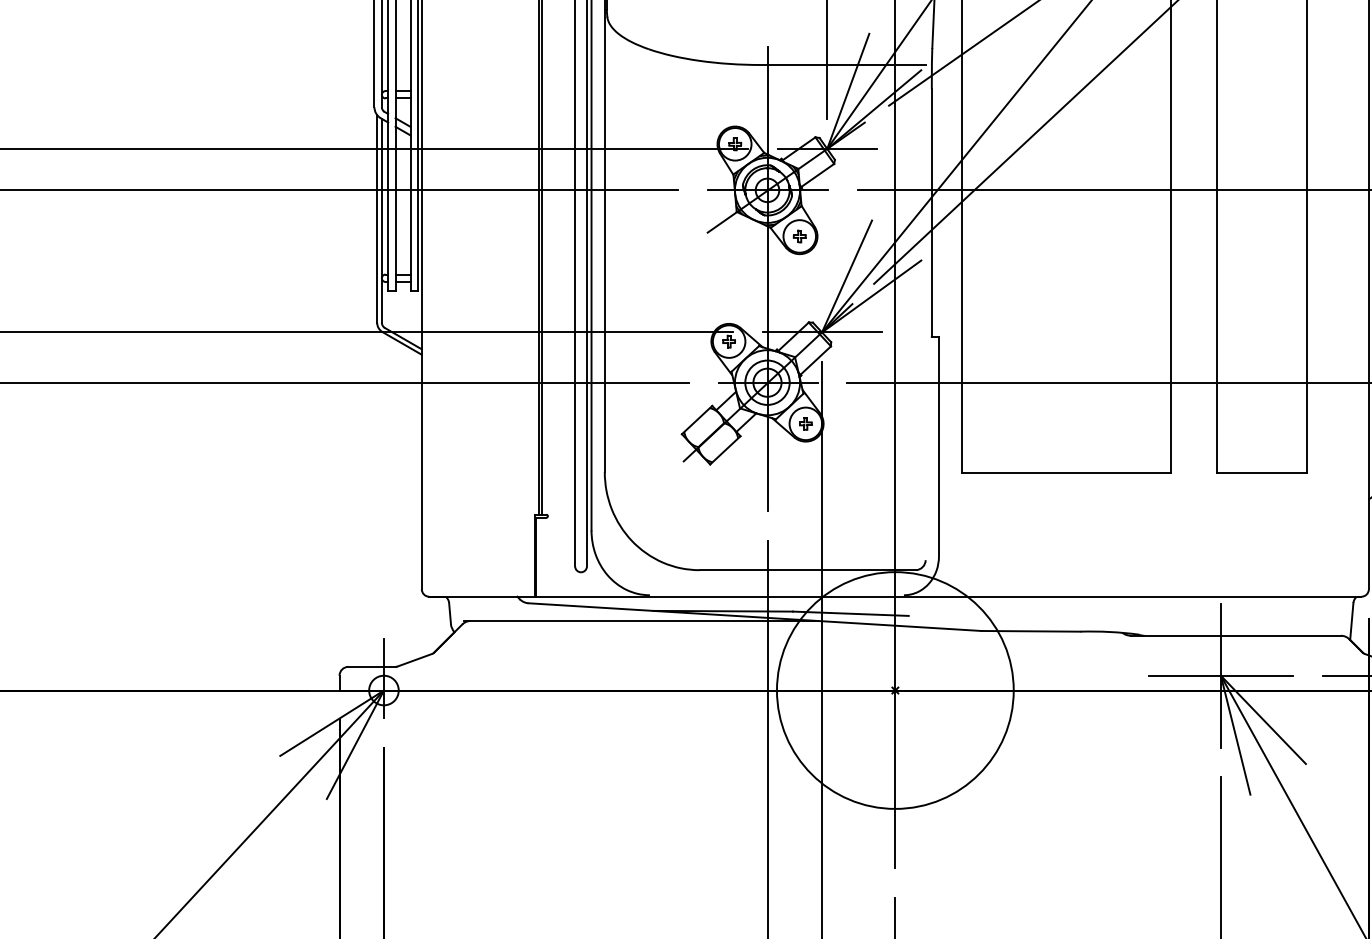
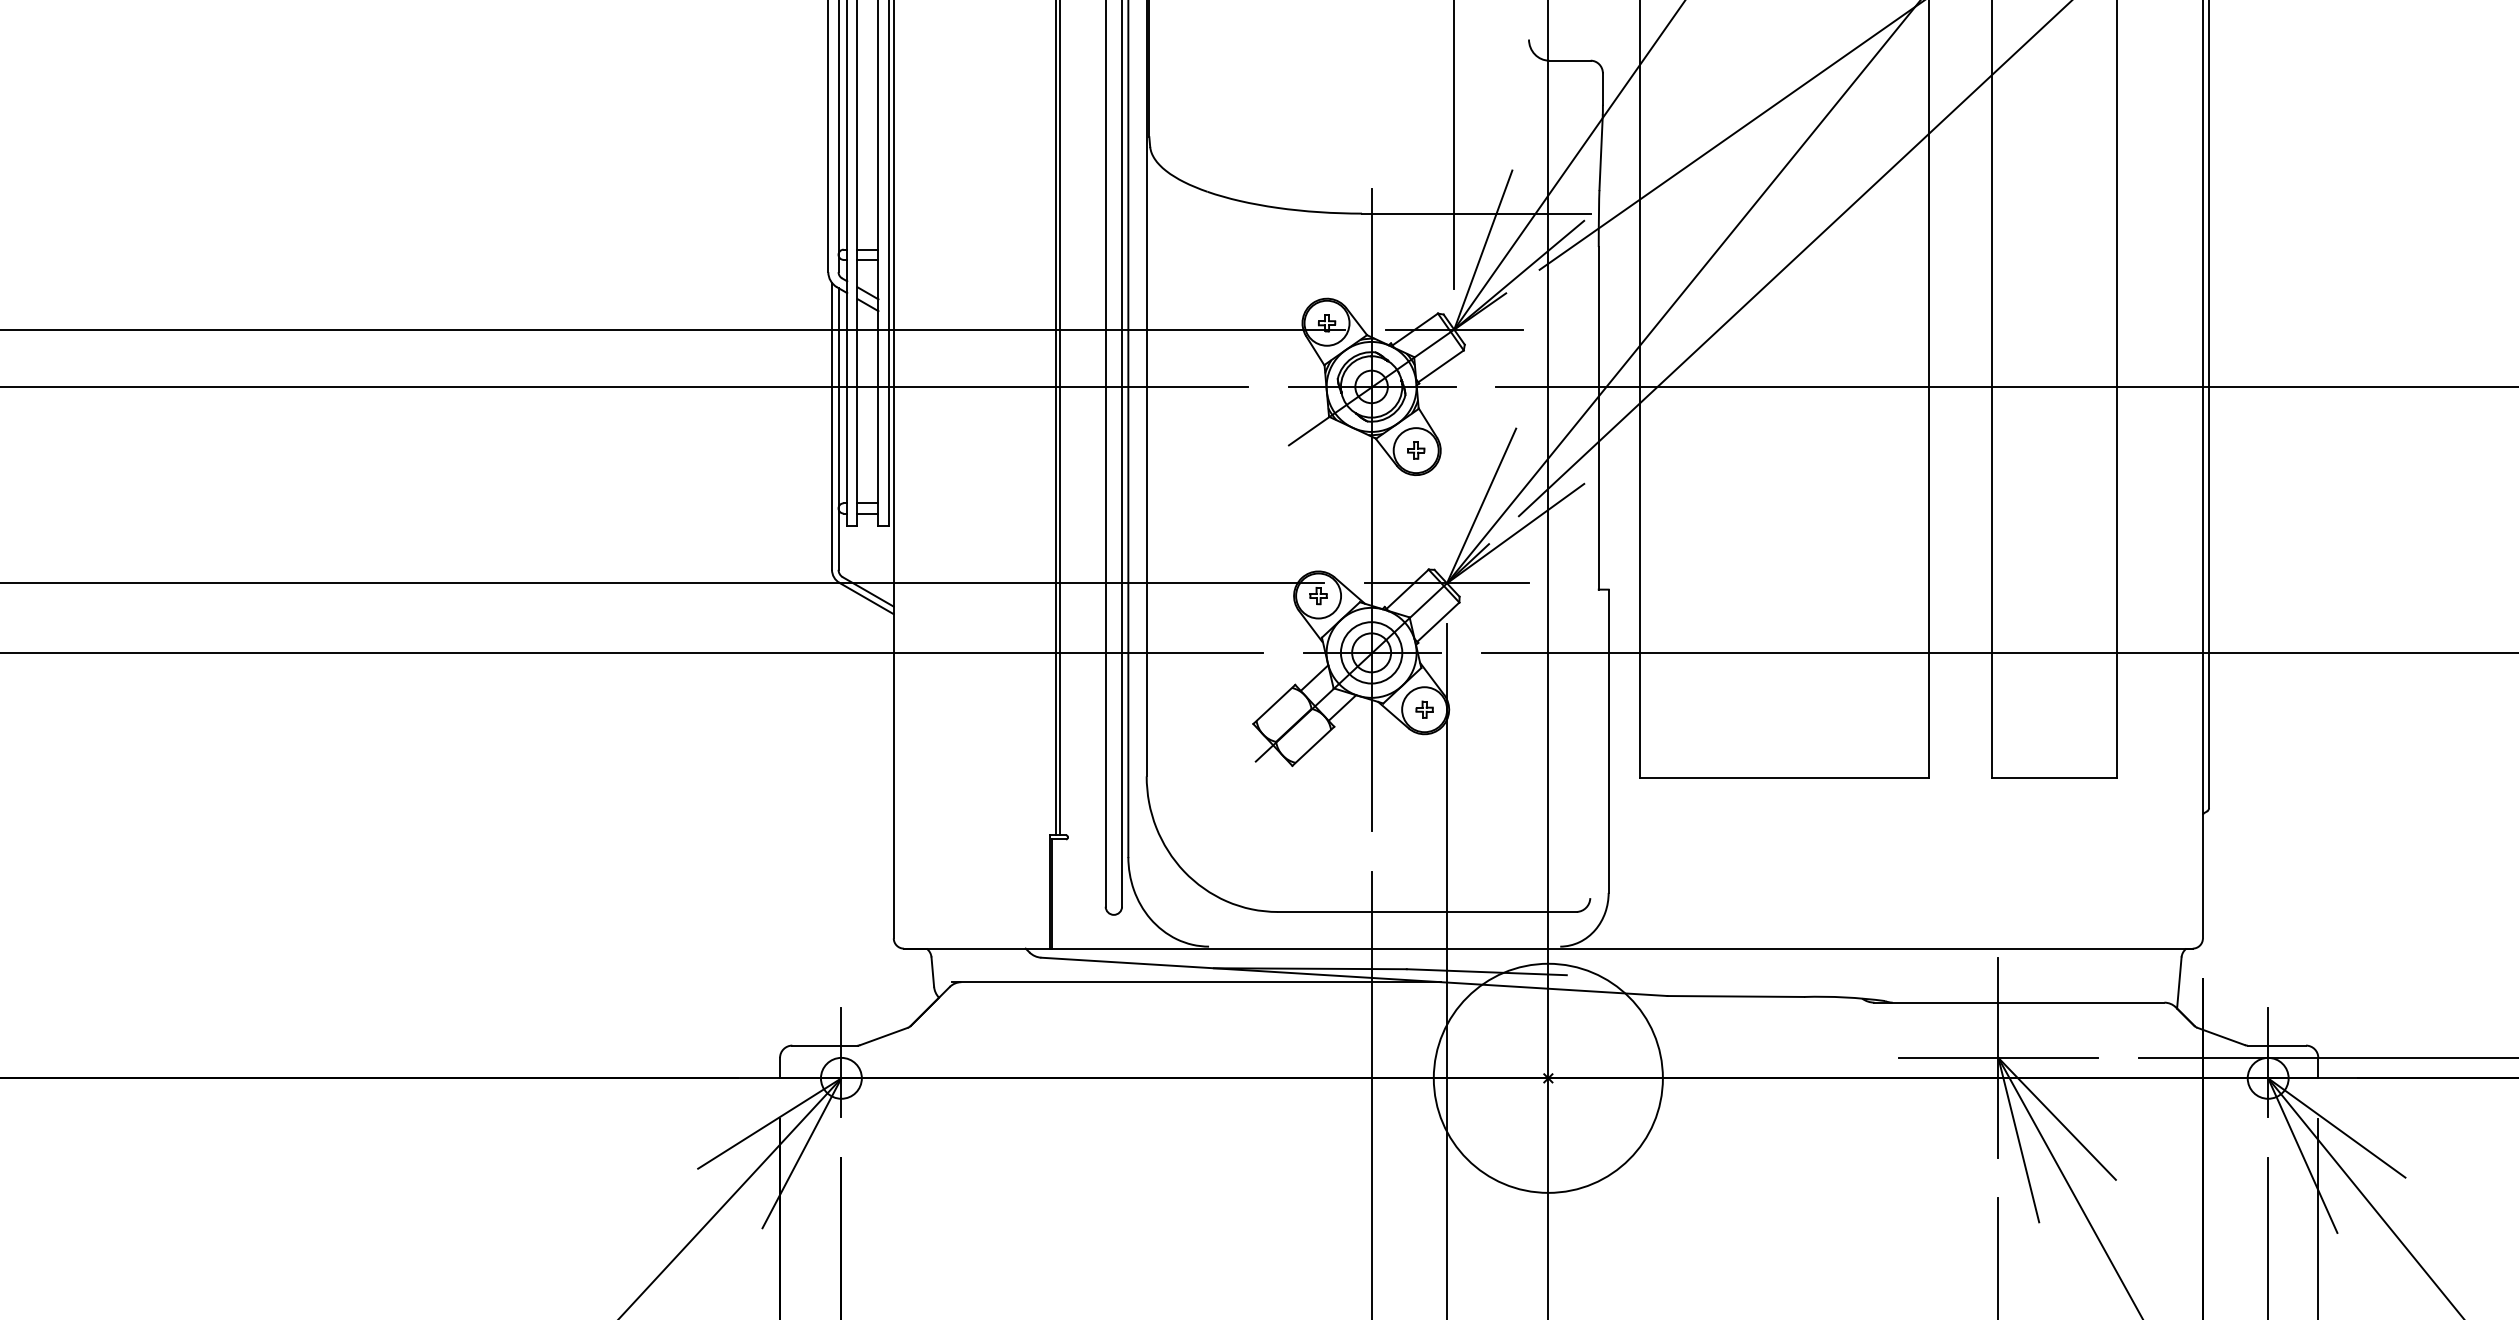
circle: (895, 689) -> (1548, 1077), size x0.7

